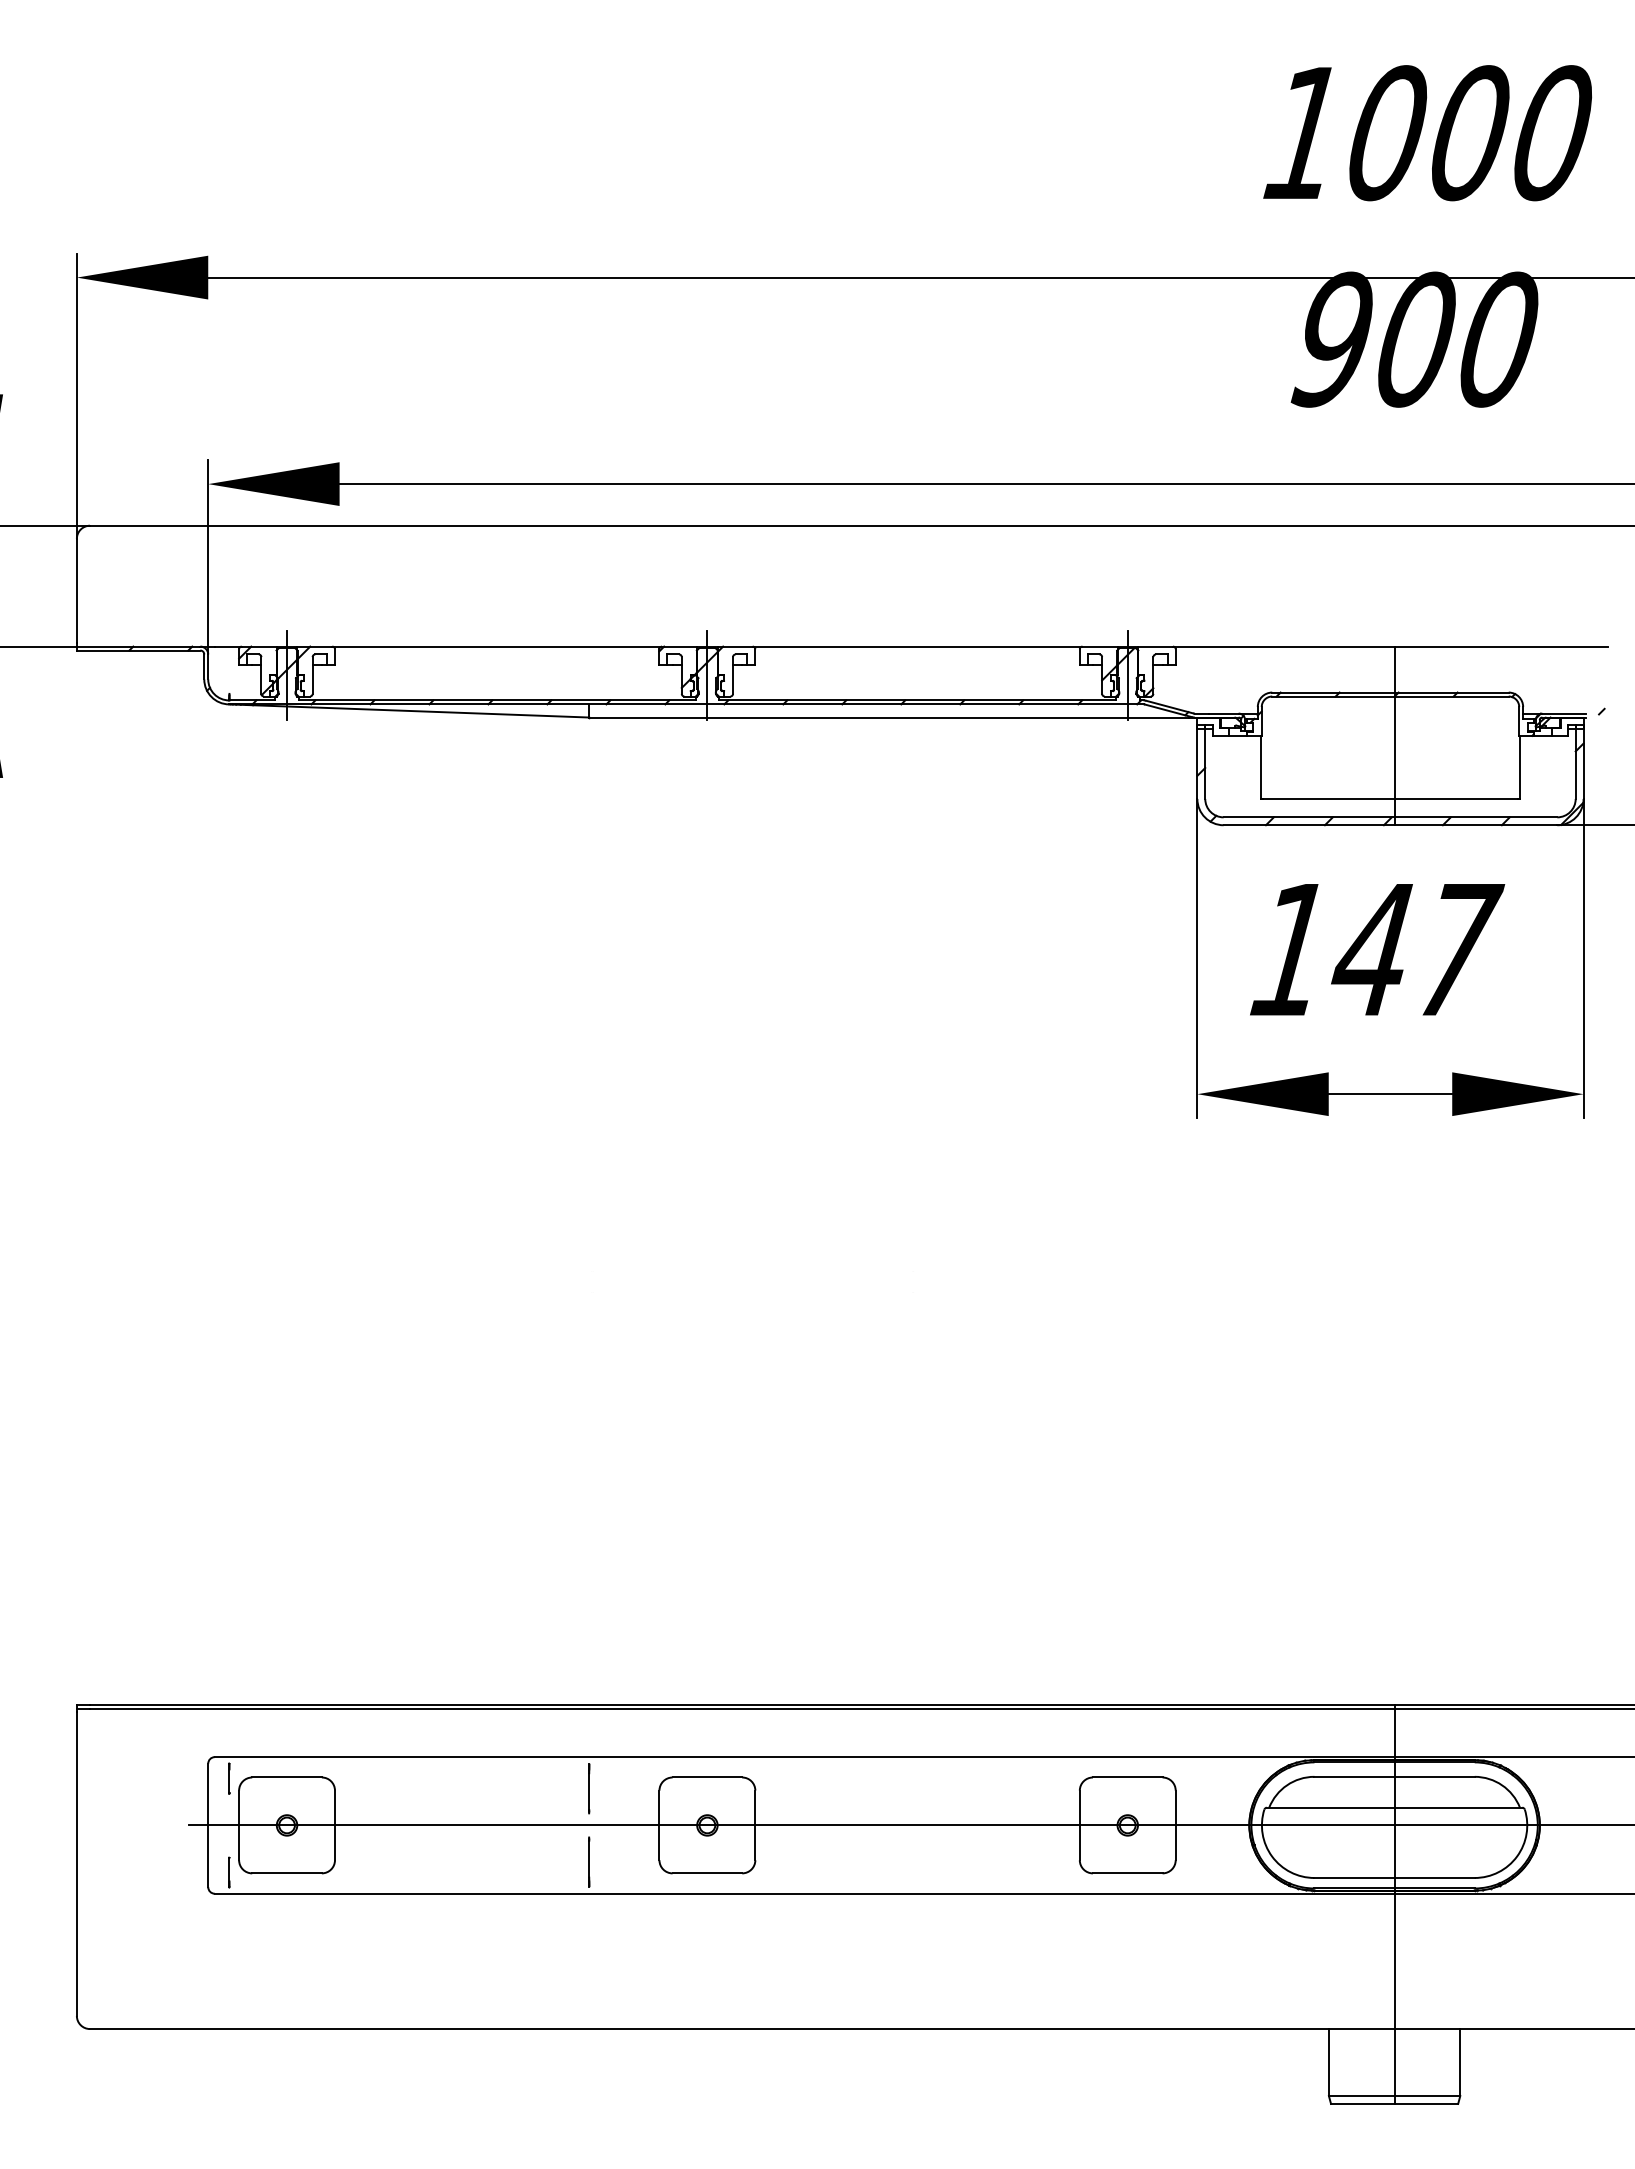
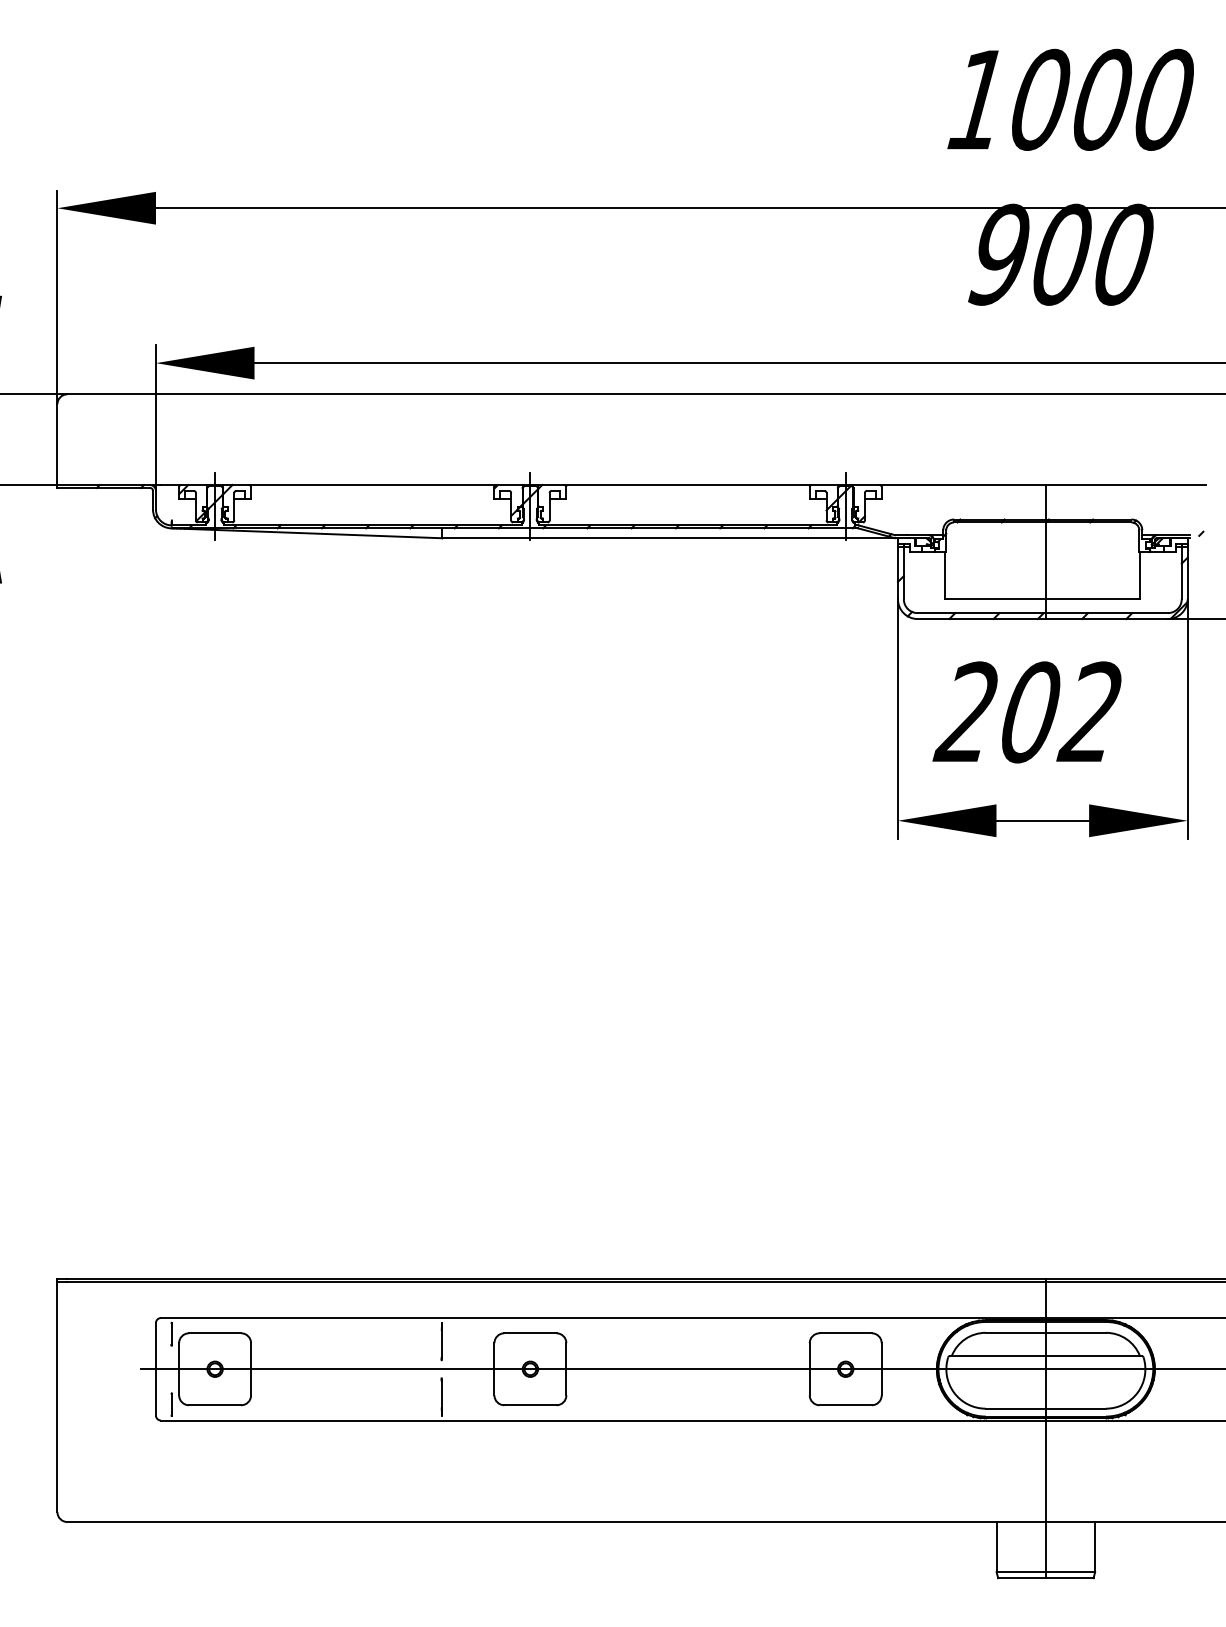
text: (1374, 949) -> (1030, 712), 147 -> 202

